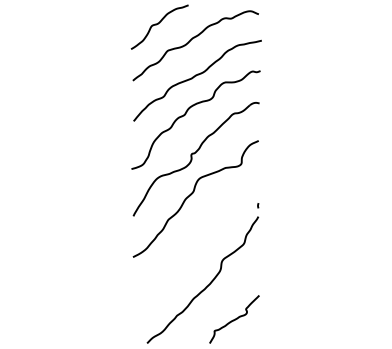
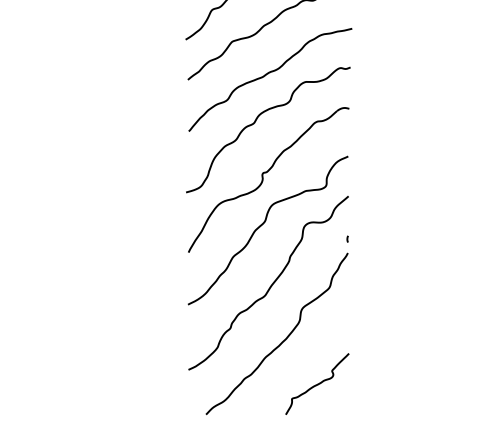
curve: (198, 240) -> (271, 283), added

